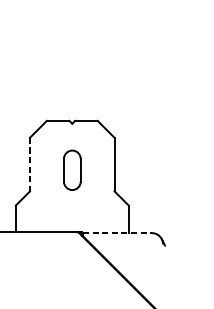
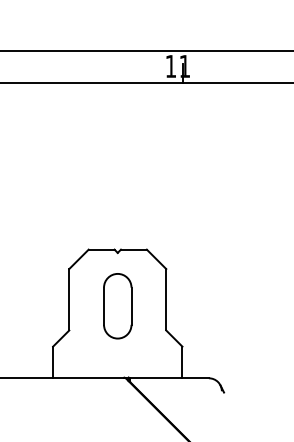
line: (30, 164) -> (69, 299), dashed -> solid
part: (72, 170) -> (117, 306), size x1.43
line: (117, 233) -> (169, 378), dashed -> solid

